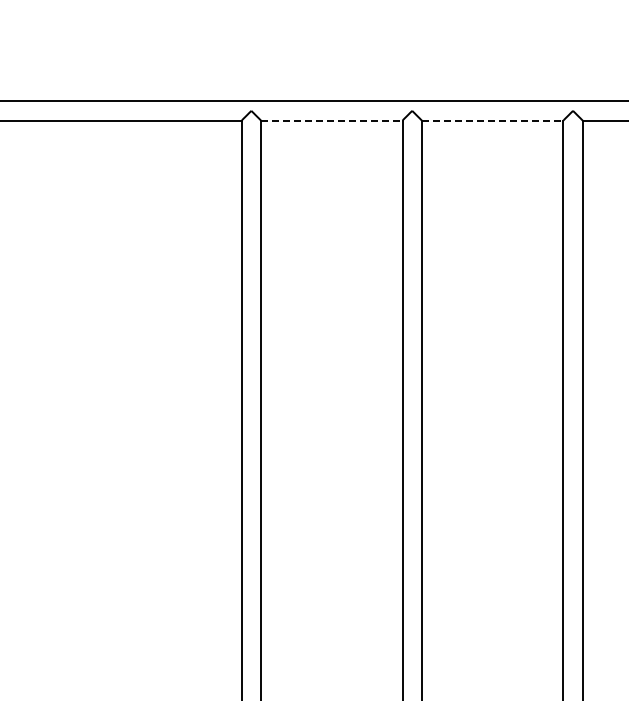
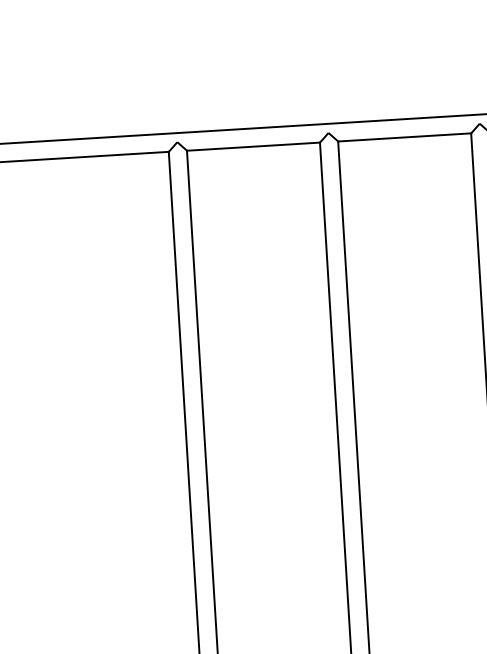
line: (331, 120) -> (253, 146), dashed -> solid
line: (492, 120) -> (404, 137), dashed -> solid

